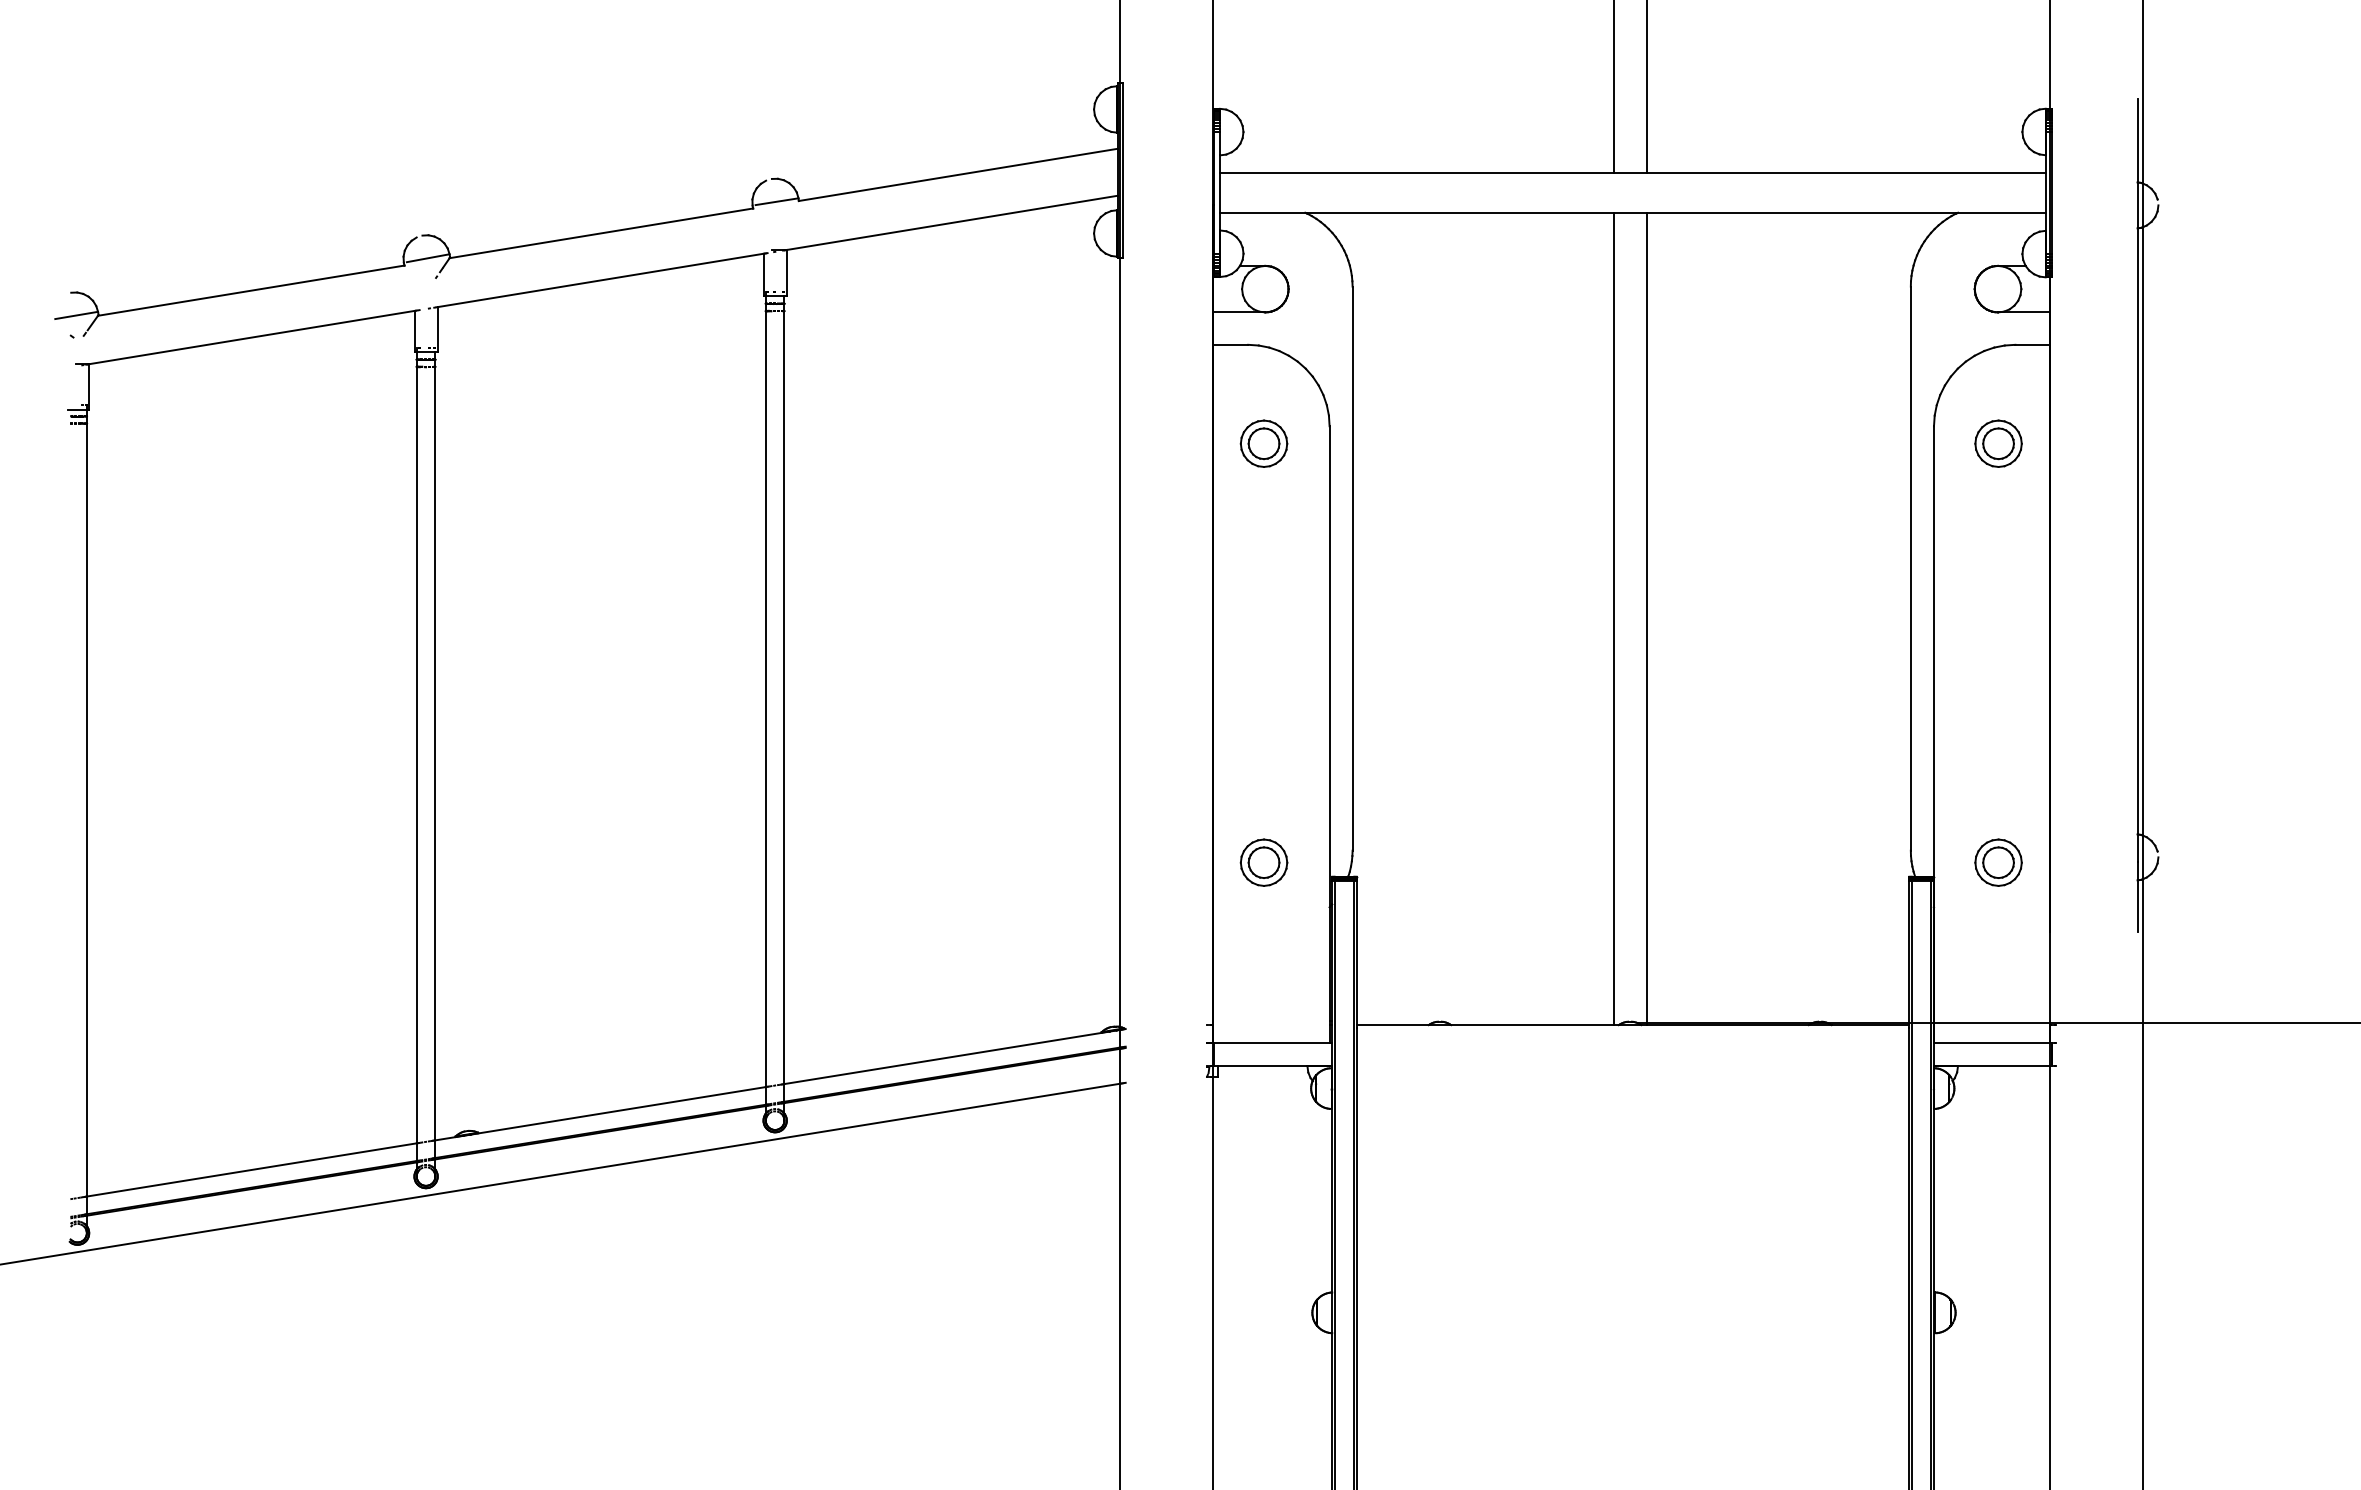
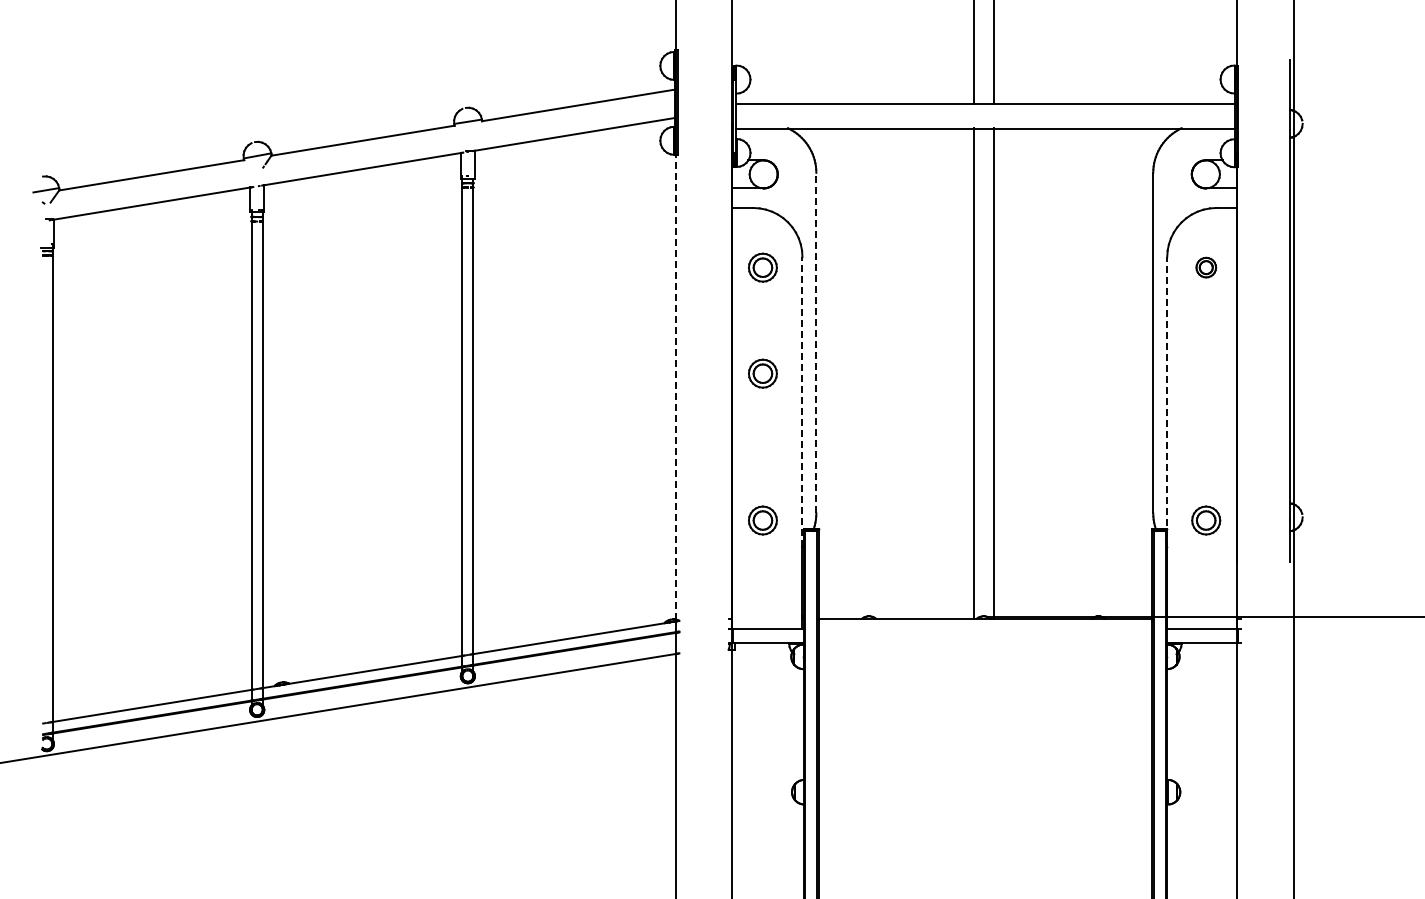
part: (1999, 443) -> (1206, 267), size x0.7
line: (1352, 567) -> (816, 342), solid -> dashed
part: (1263, 619) -> (762, 373), added
line: (1119, 642) -> (675, 387), solid -> dashed
line: (1329, 665) -> (802, 401), solid -> dashed
line: (1934, 665) -> (1167, 401), solid -> dashed

